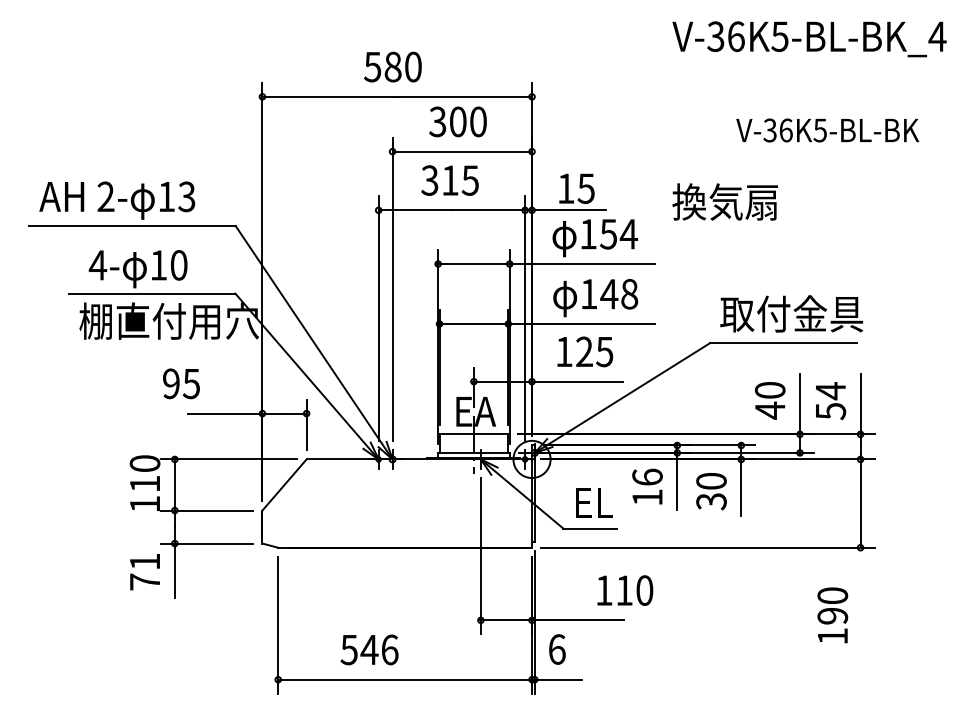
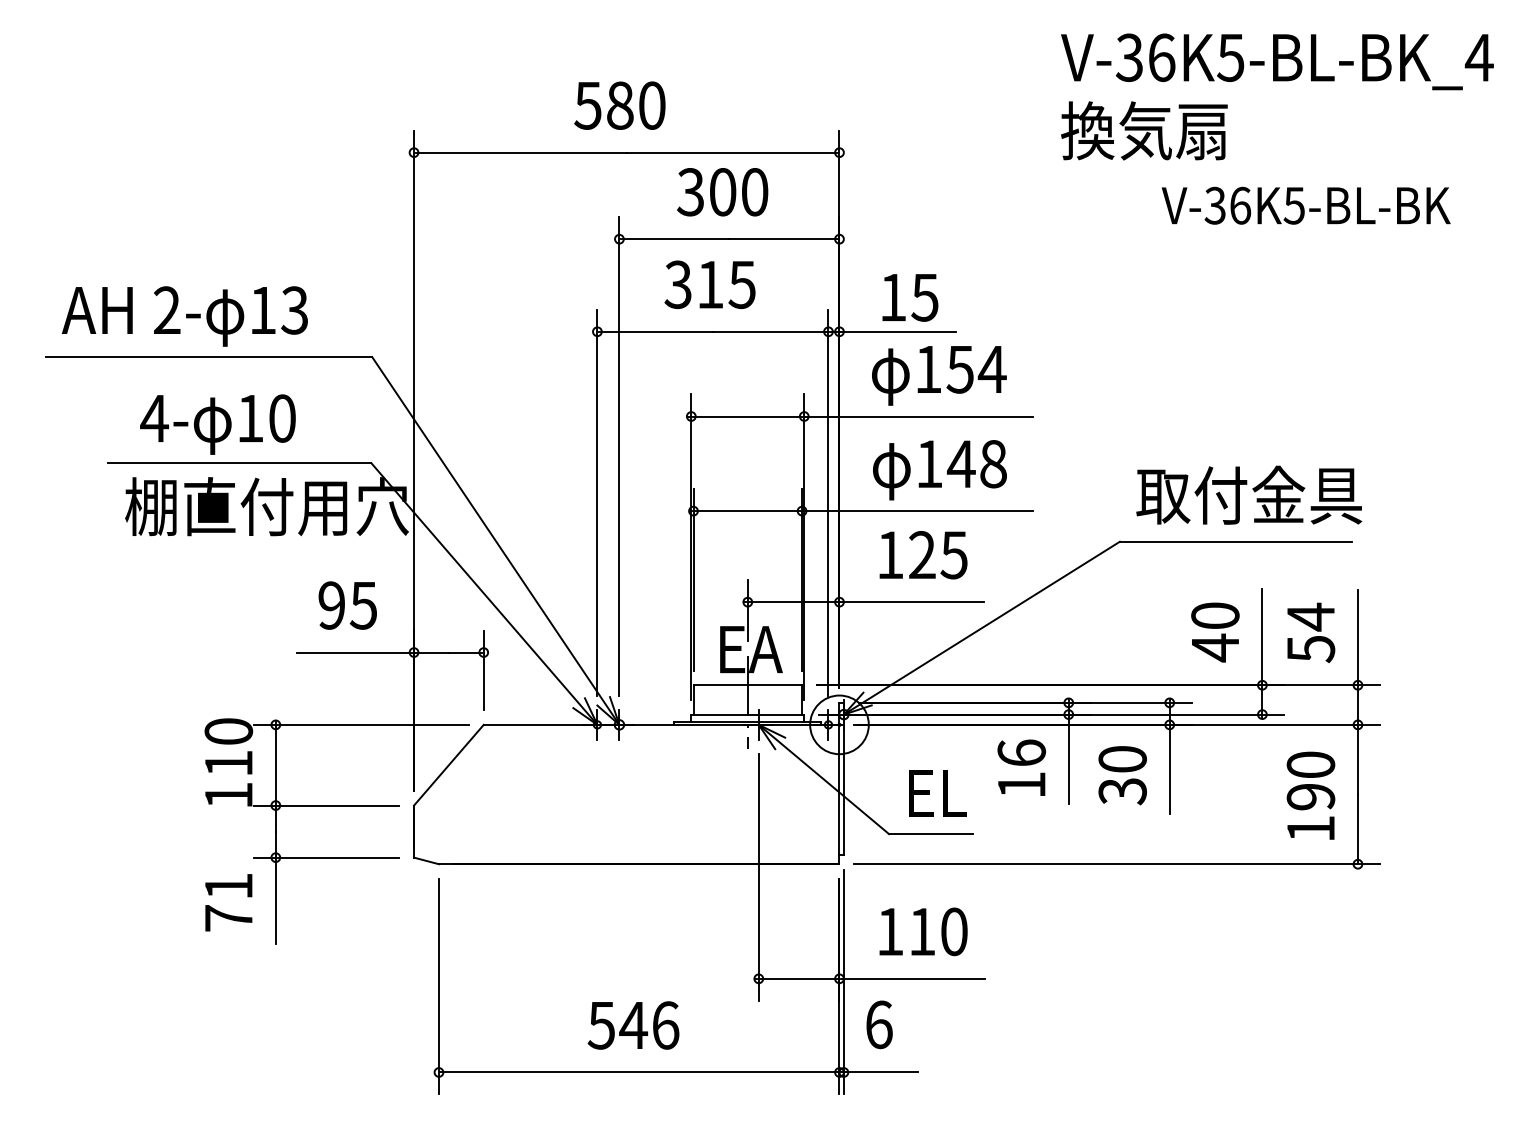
text: (724, 201) -> (1143, 130), moved
text: (181, 383) -> (347, 605), moved
text: (625, 590) -> (923, 931), moved
text: (832, 615) -> (1310, 795), moved
text: (369, 649) -> (633, 1024), moved

